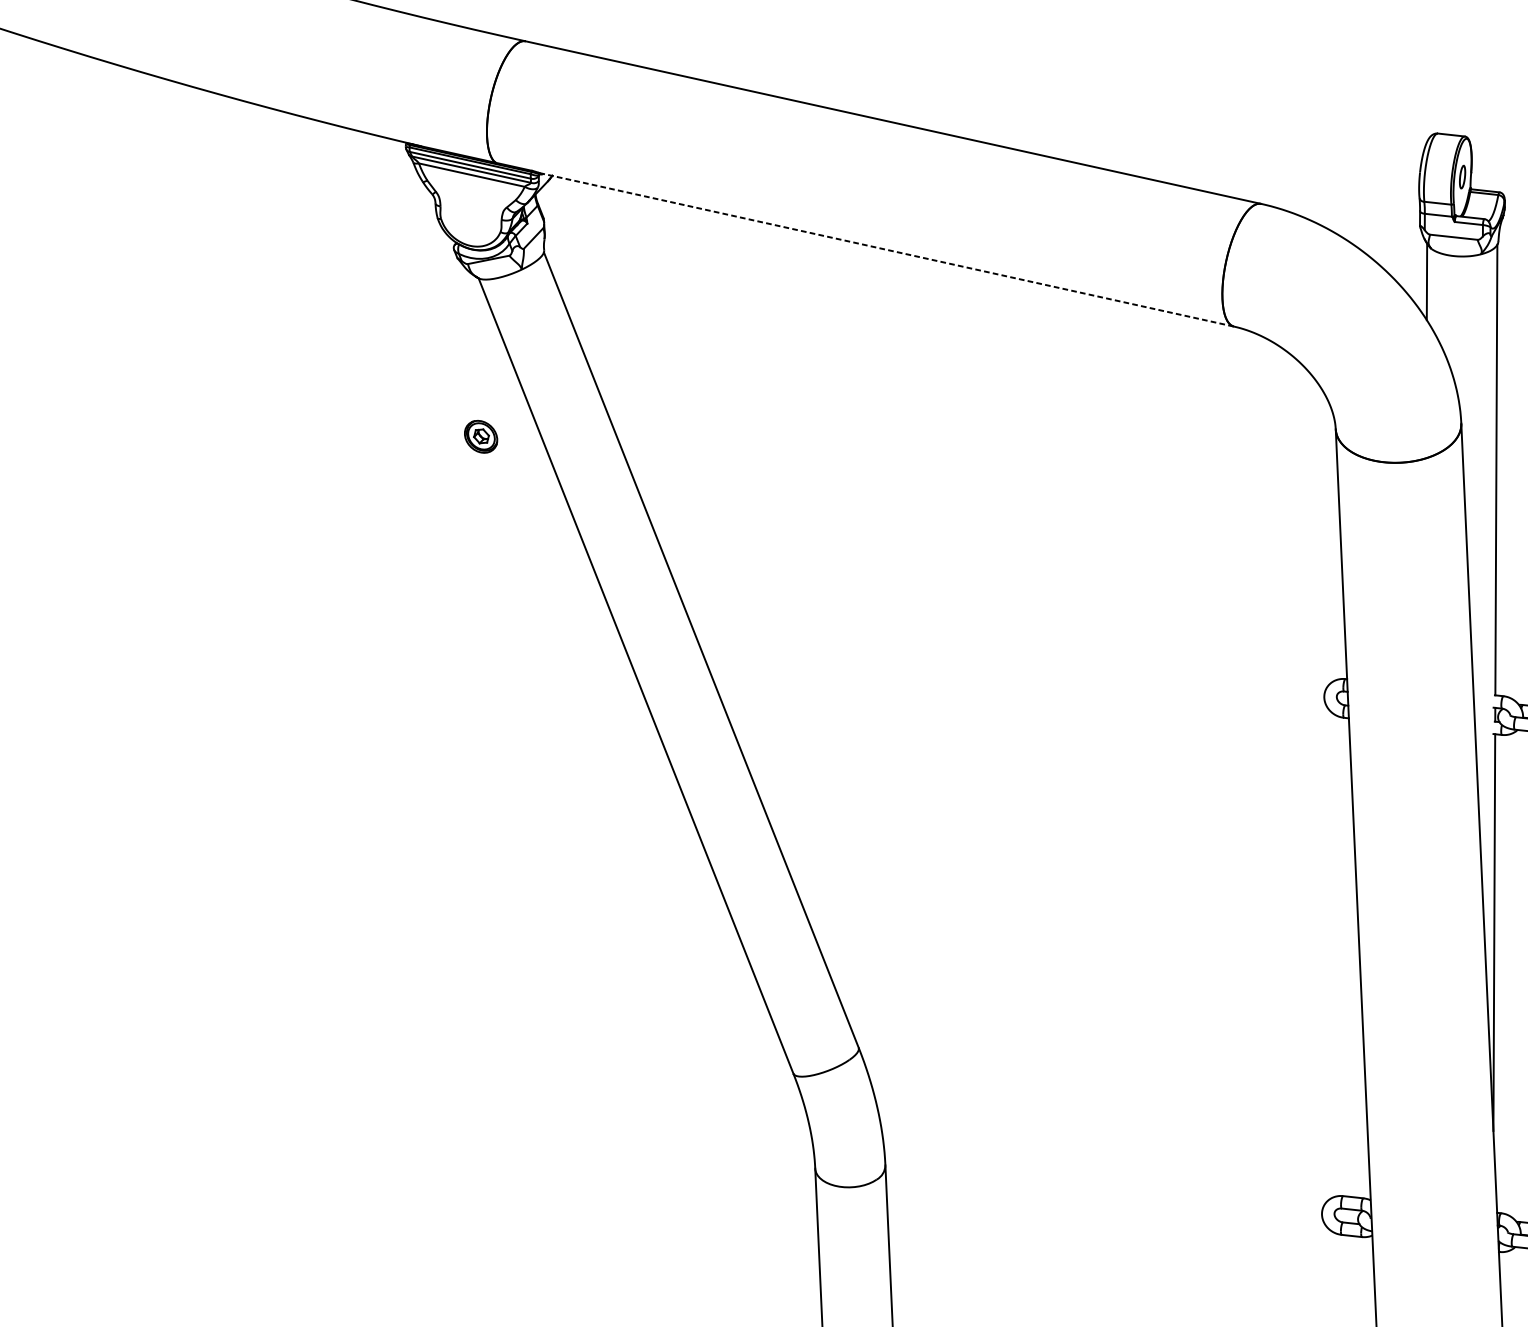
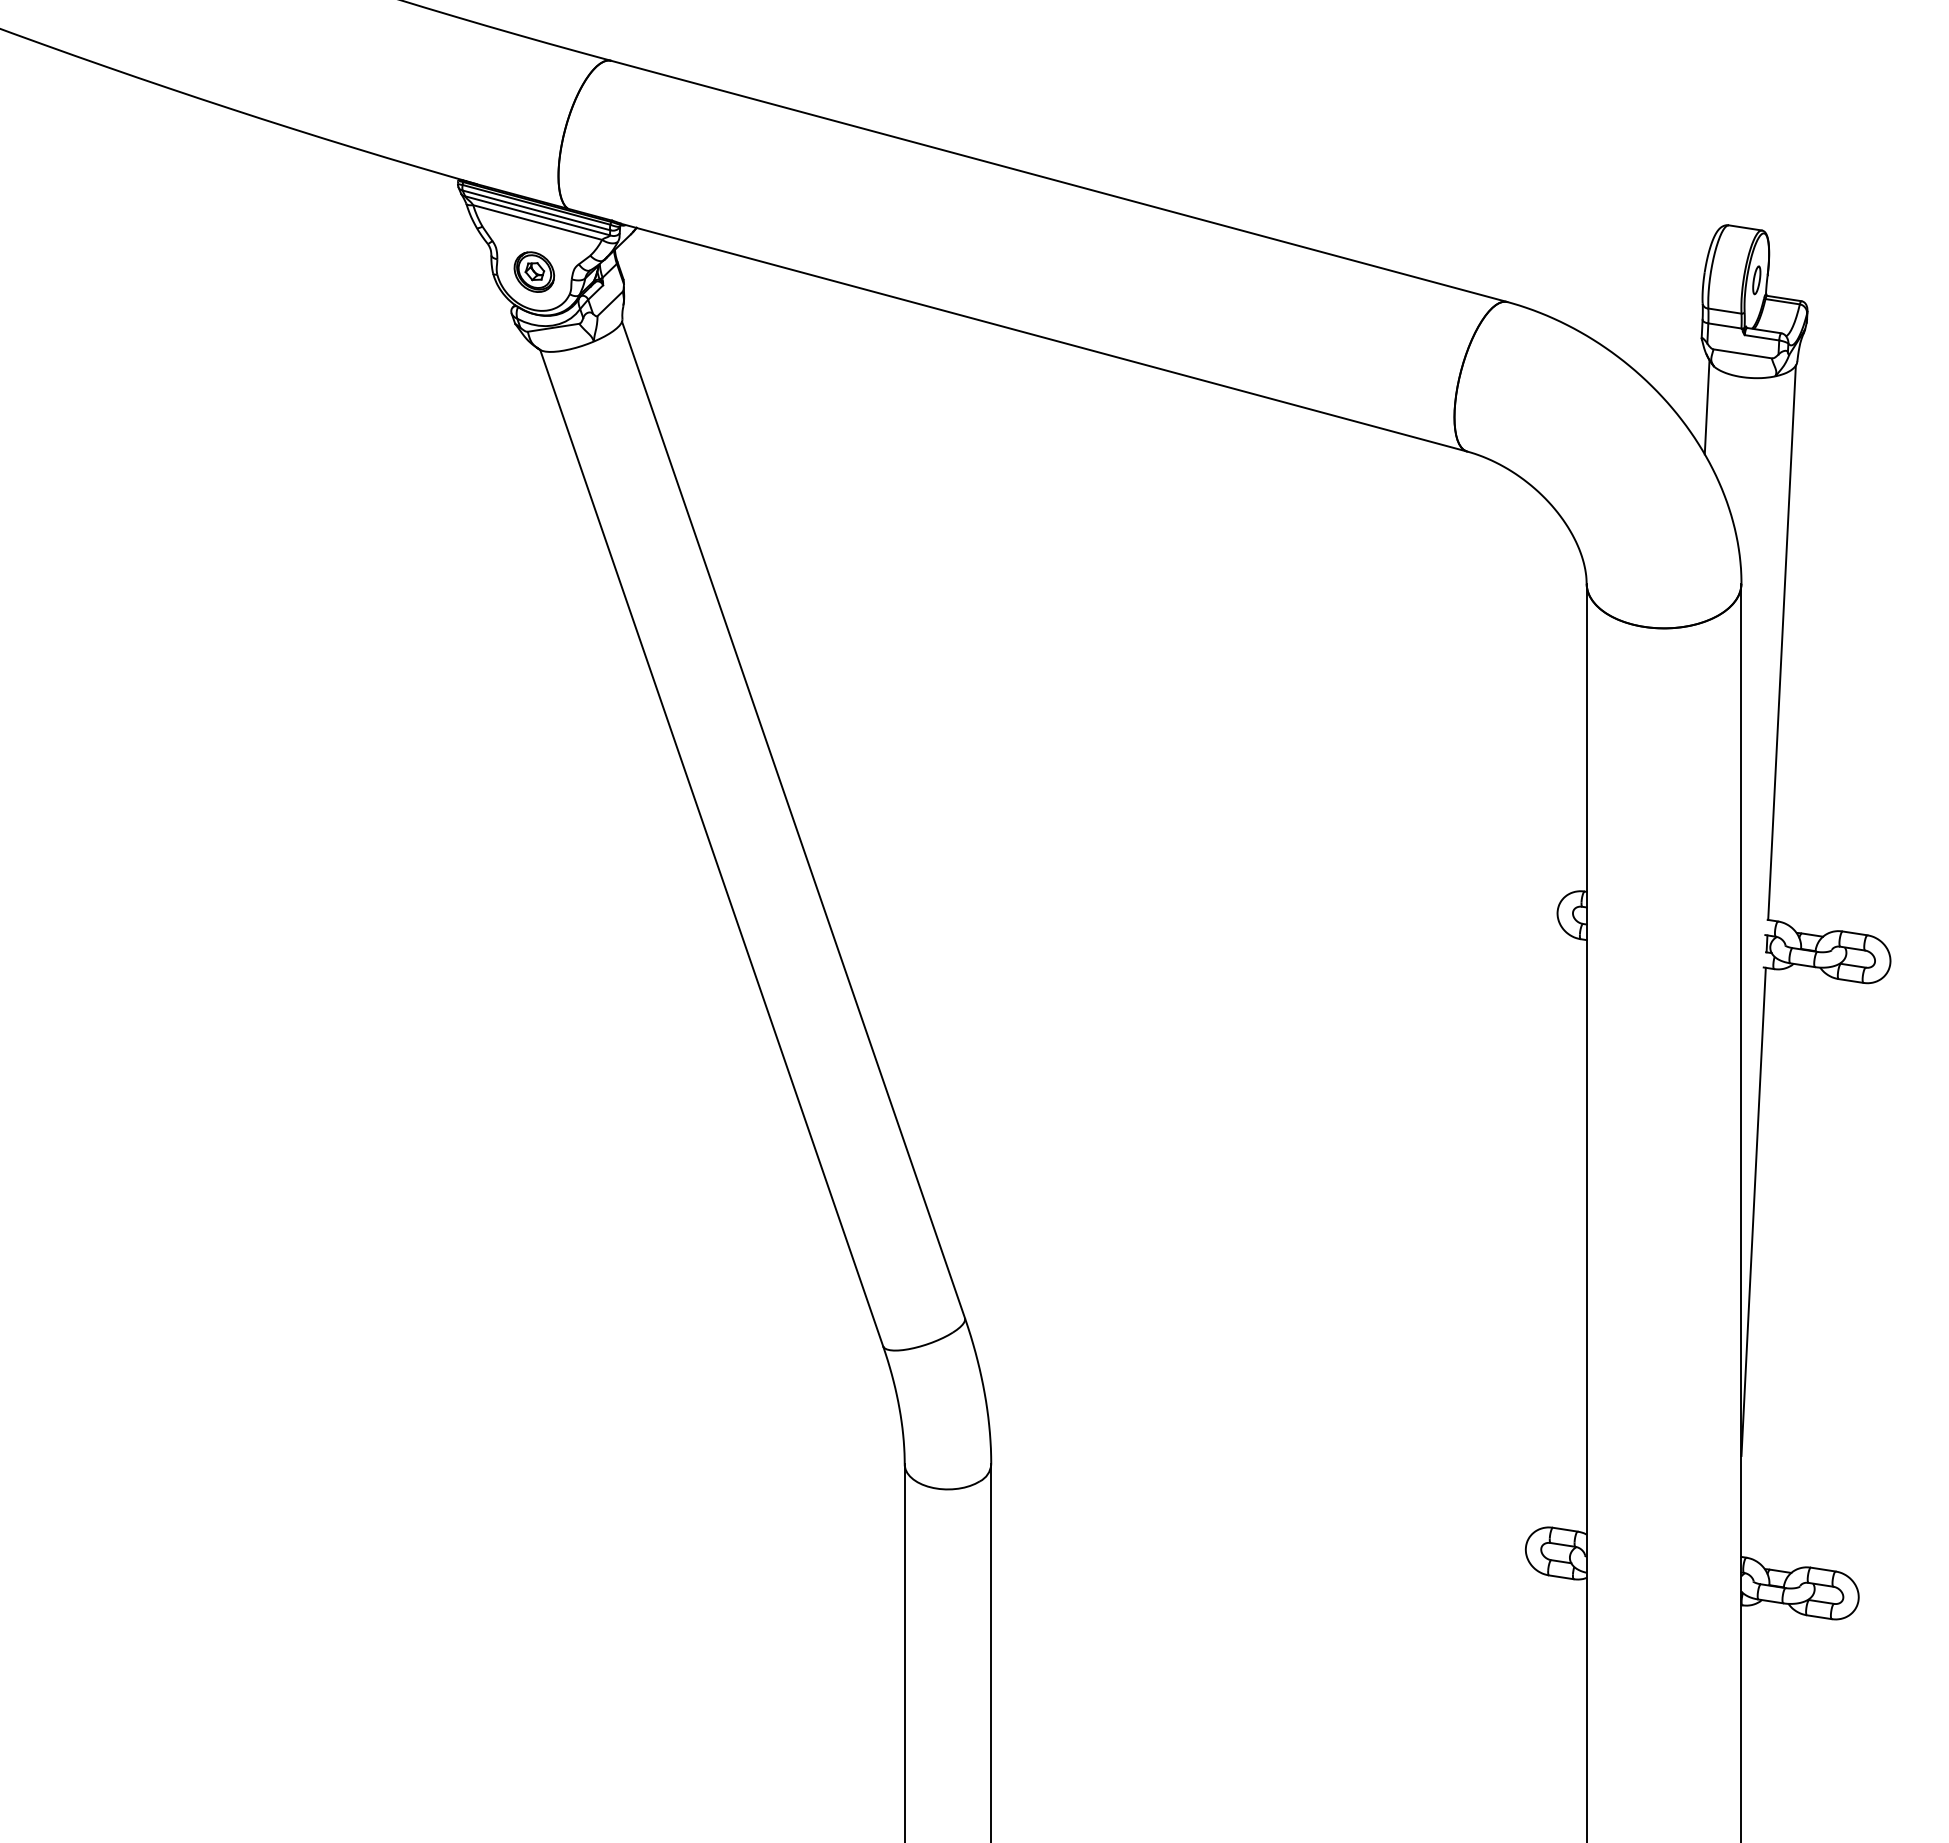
line: (887, 249) -> (1044, 337), dashed -> solid
part: (481, 436) -> (534, 271), moved

